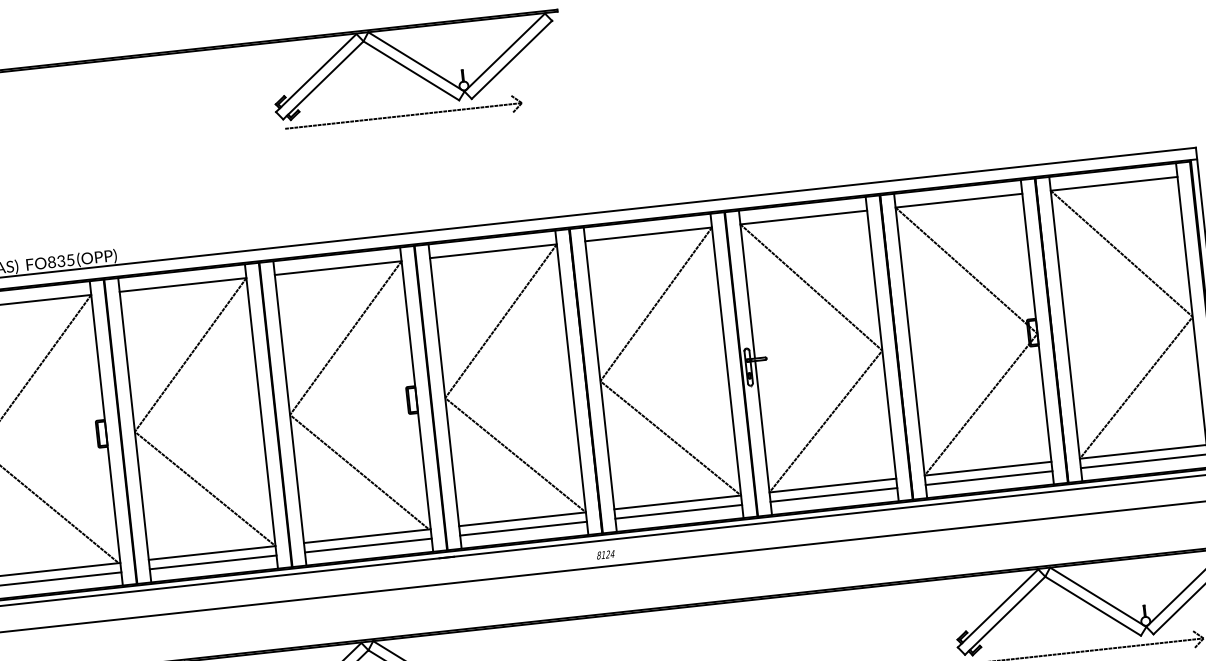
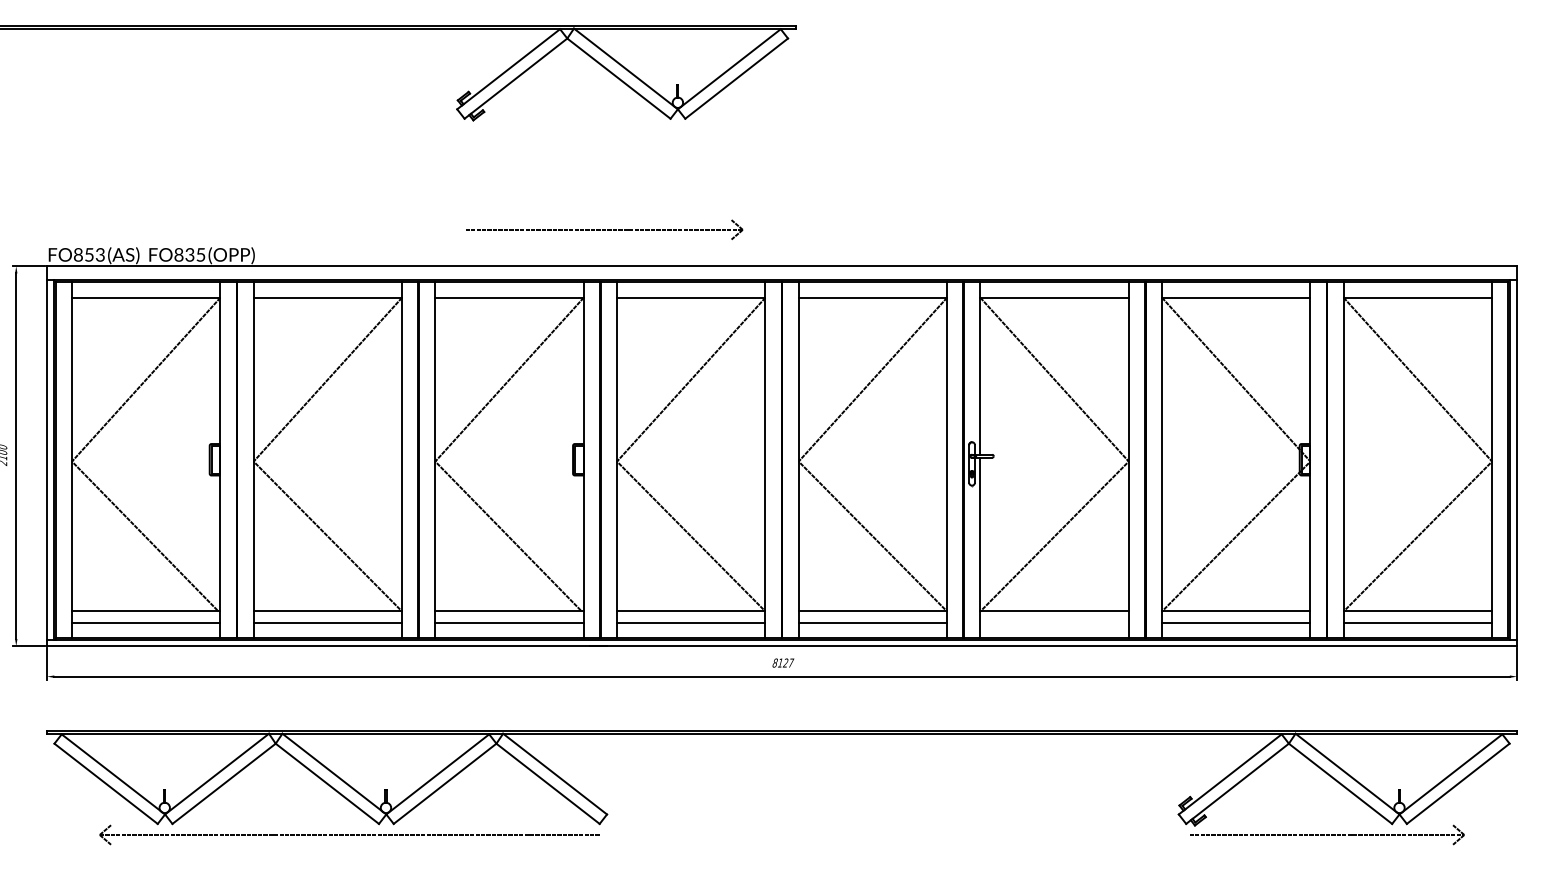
part: (403, 115) -> (604, 229), moved
line: (833, 494) -> (1054, 622), removed
text: (612, 553) -> (791, 662), 8124 -> 8127

